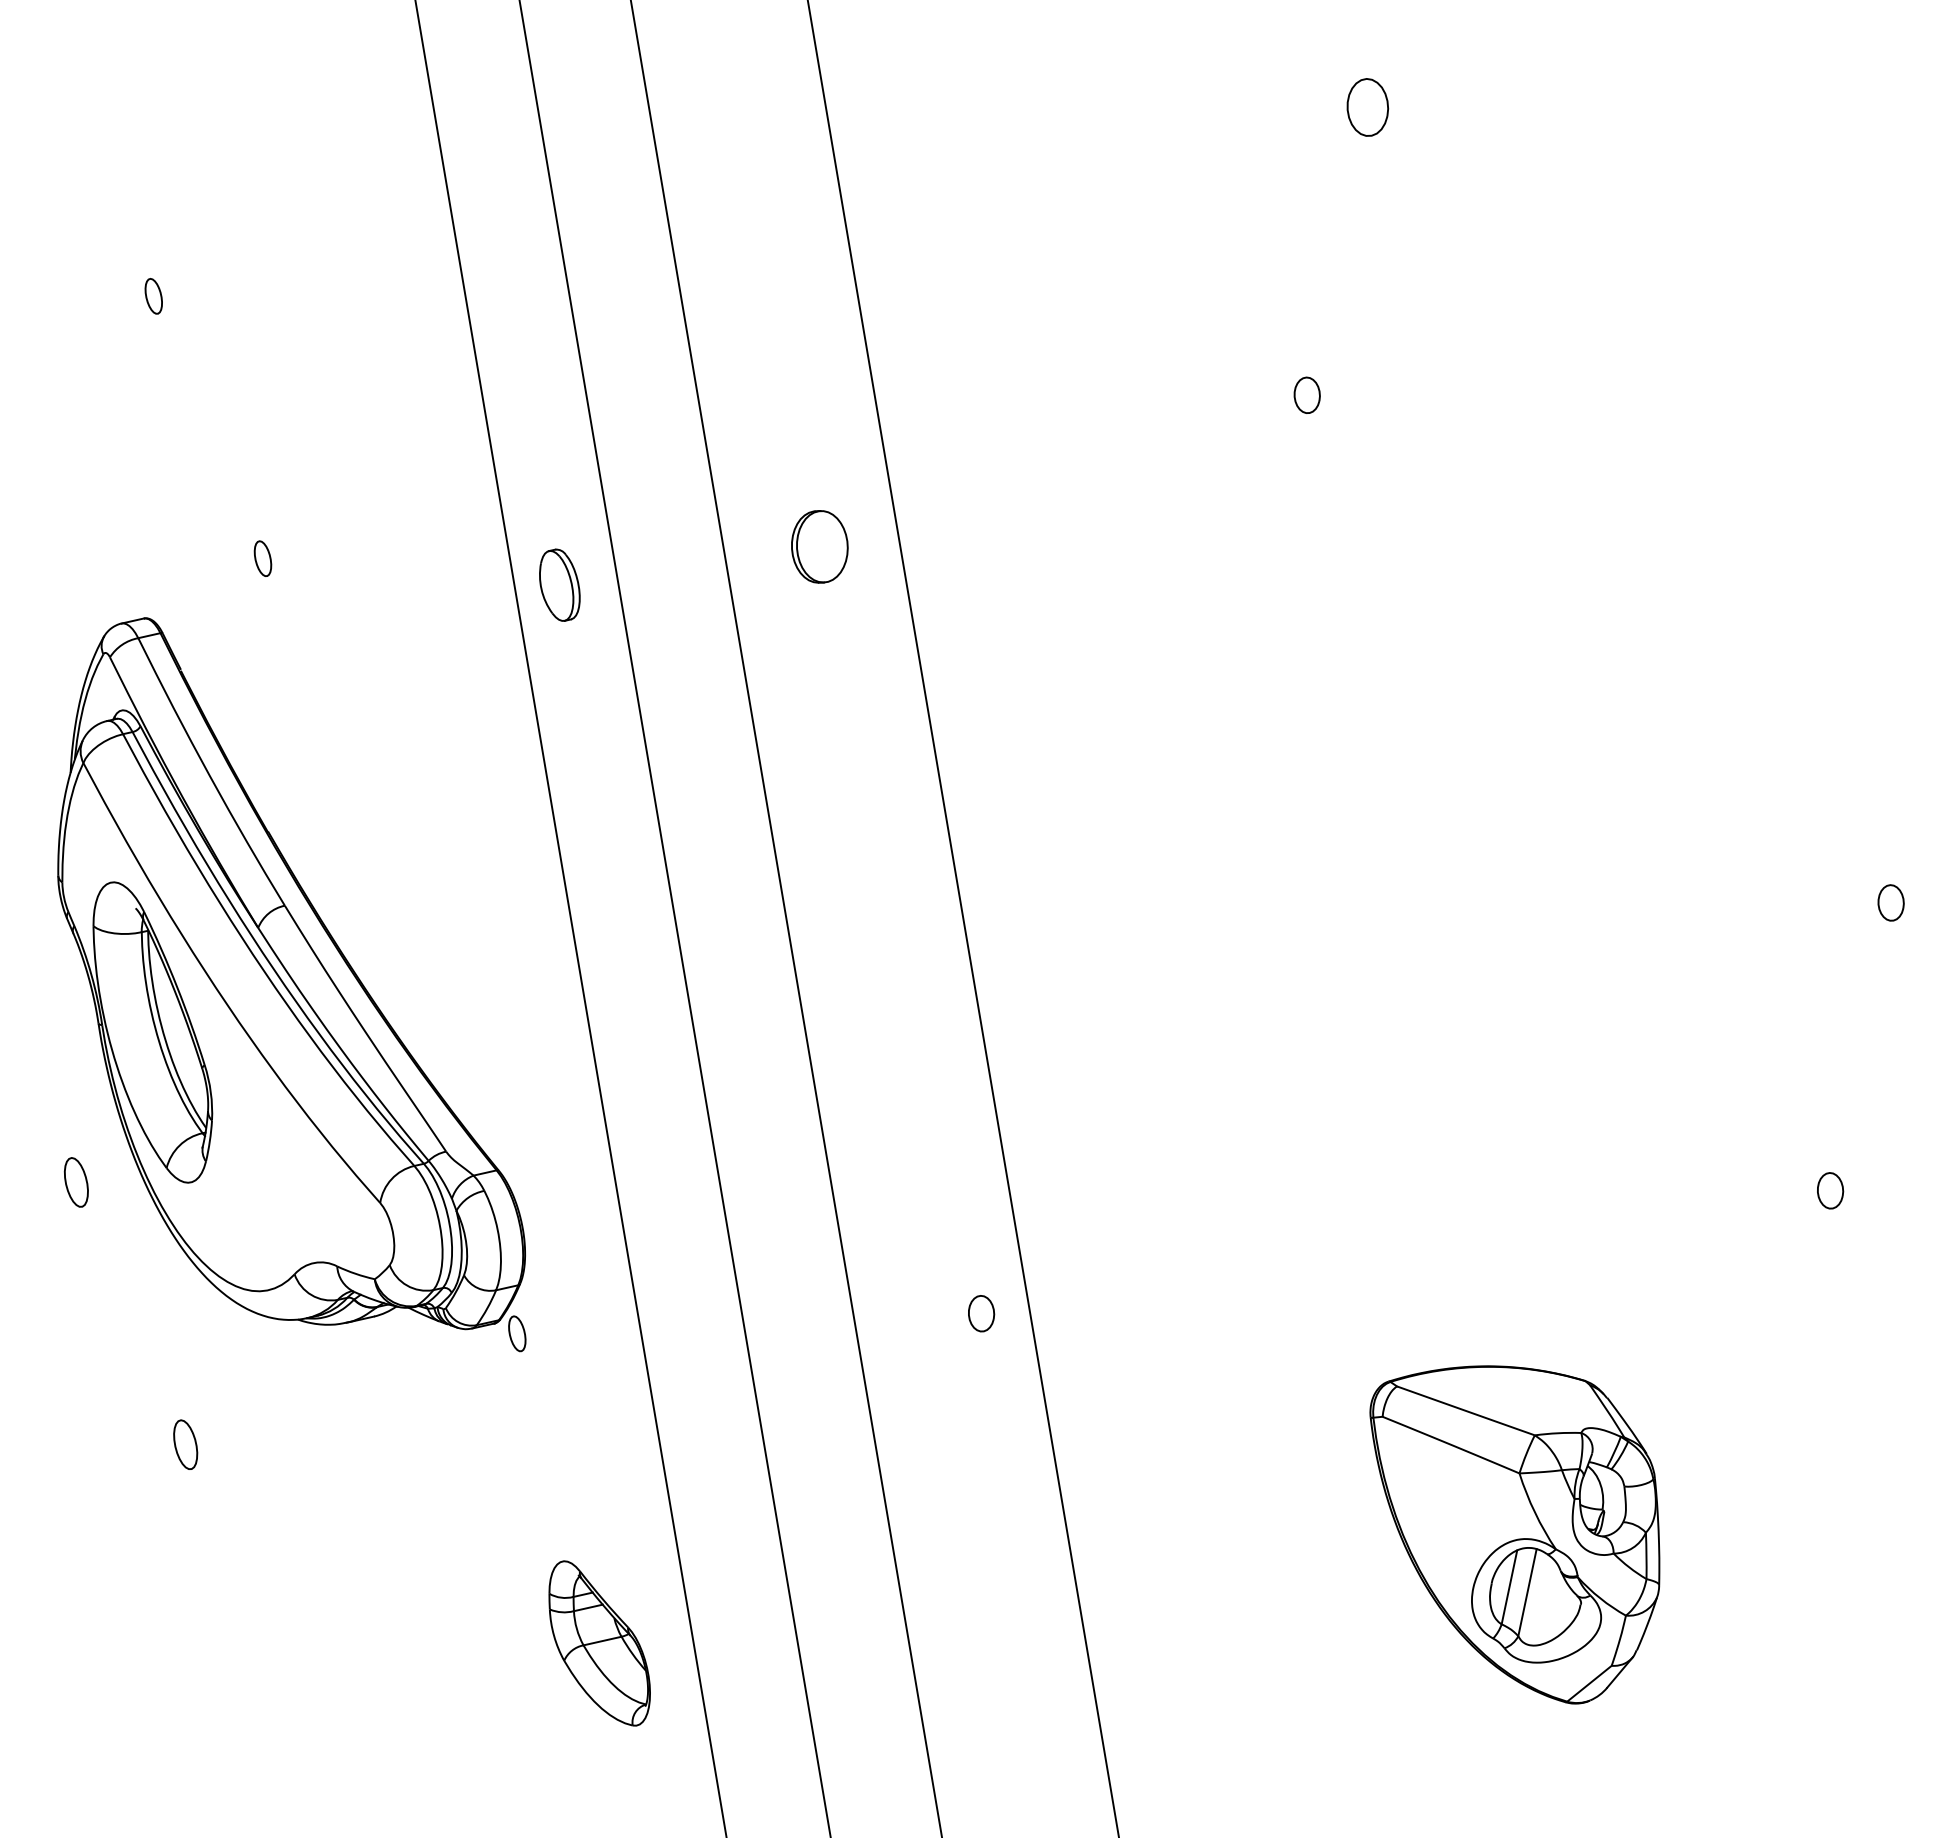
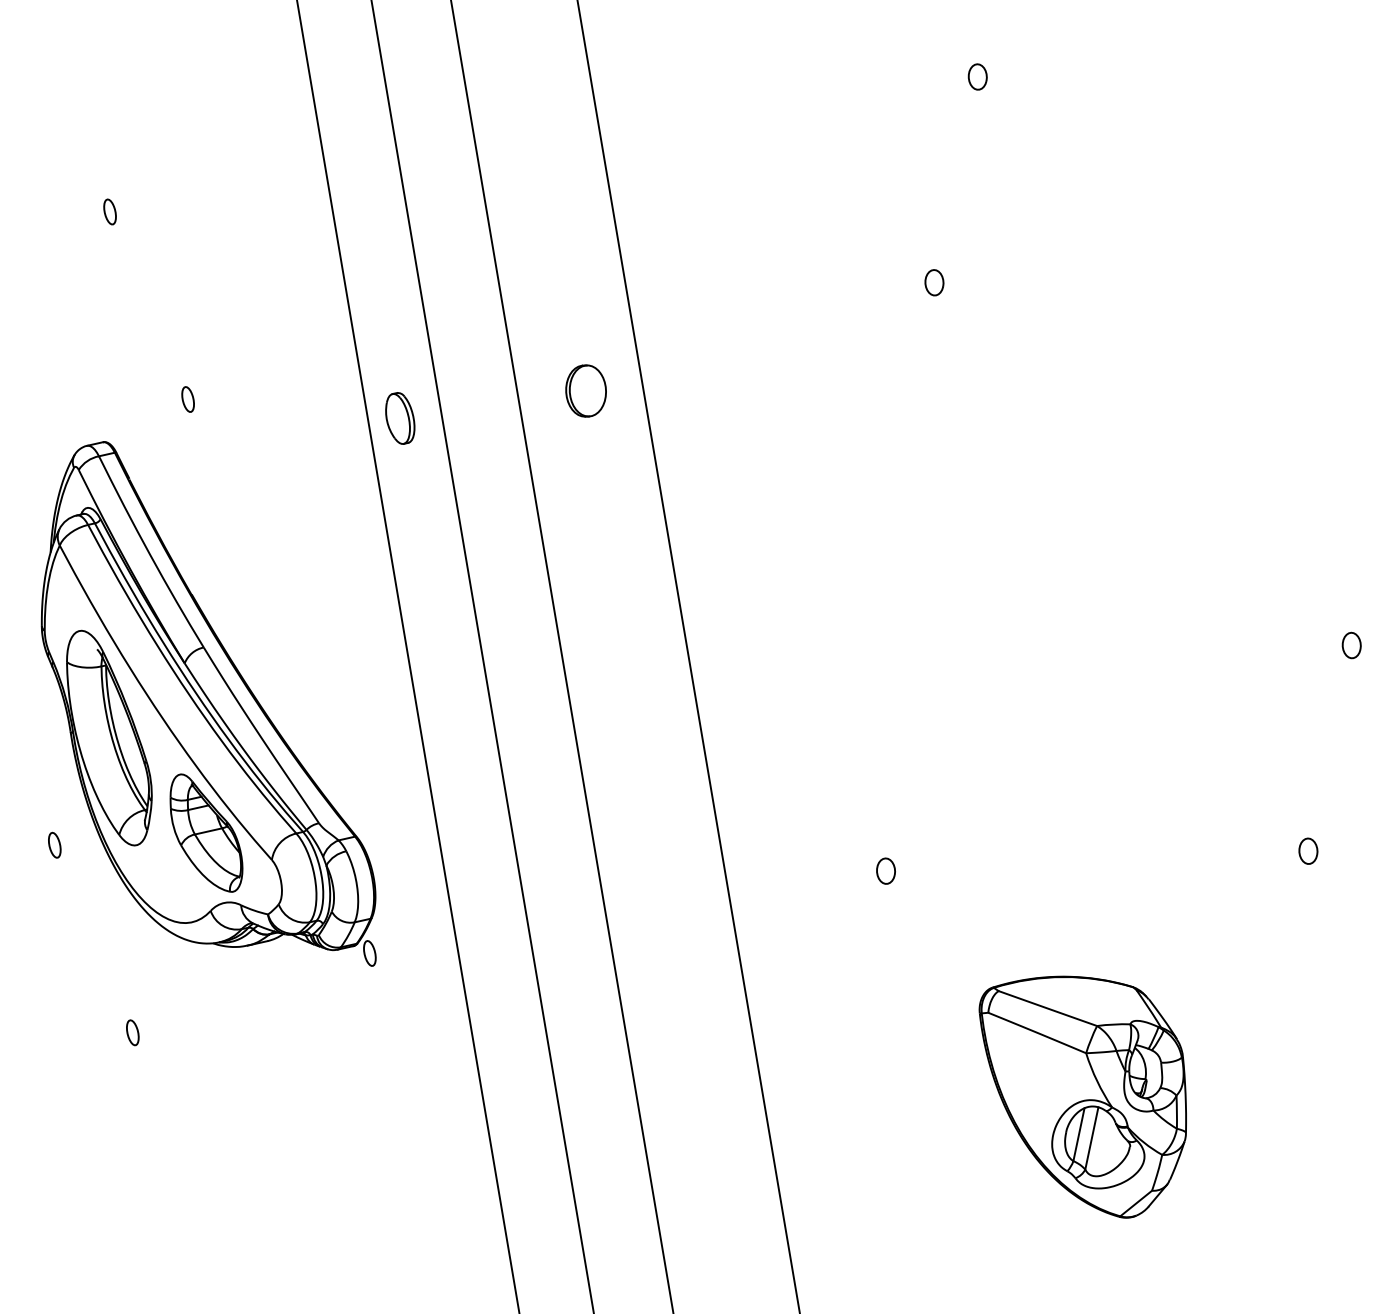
part: (1367, 107) -> (977, 77), size x0.62
part: (76, 1182) -> (54, 845), size x0.71
part: (981, 1313) -> (886, 871), moved
part: (185, 1444) -> (132, 1032), size x0.71
part: (599, 1643) -> (206, 833), moved

